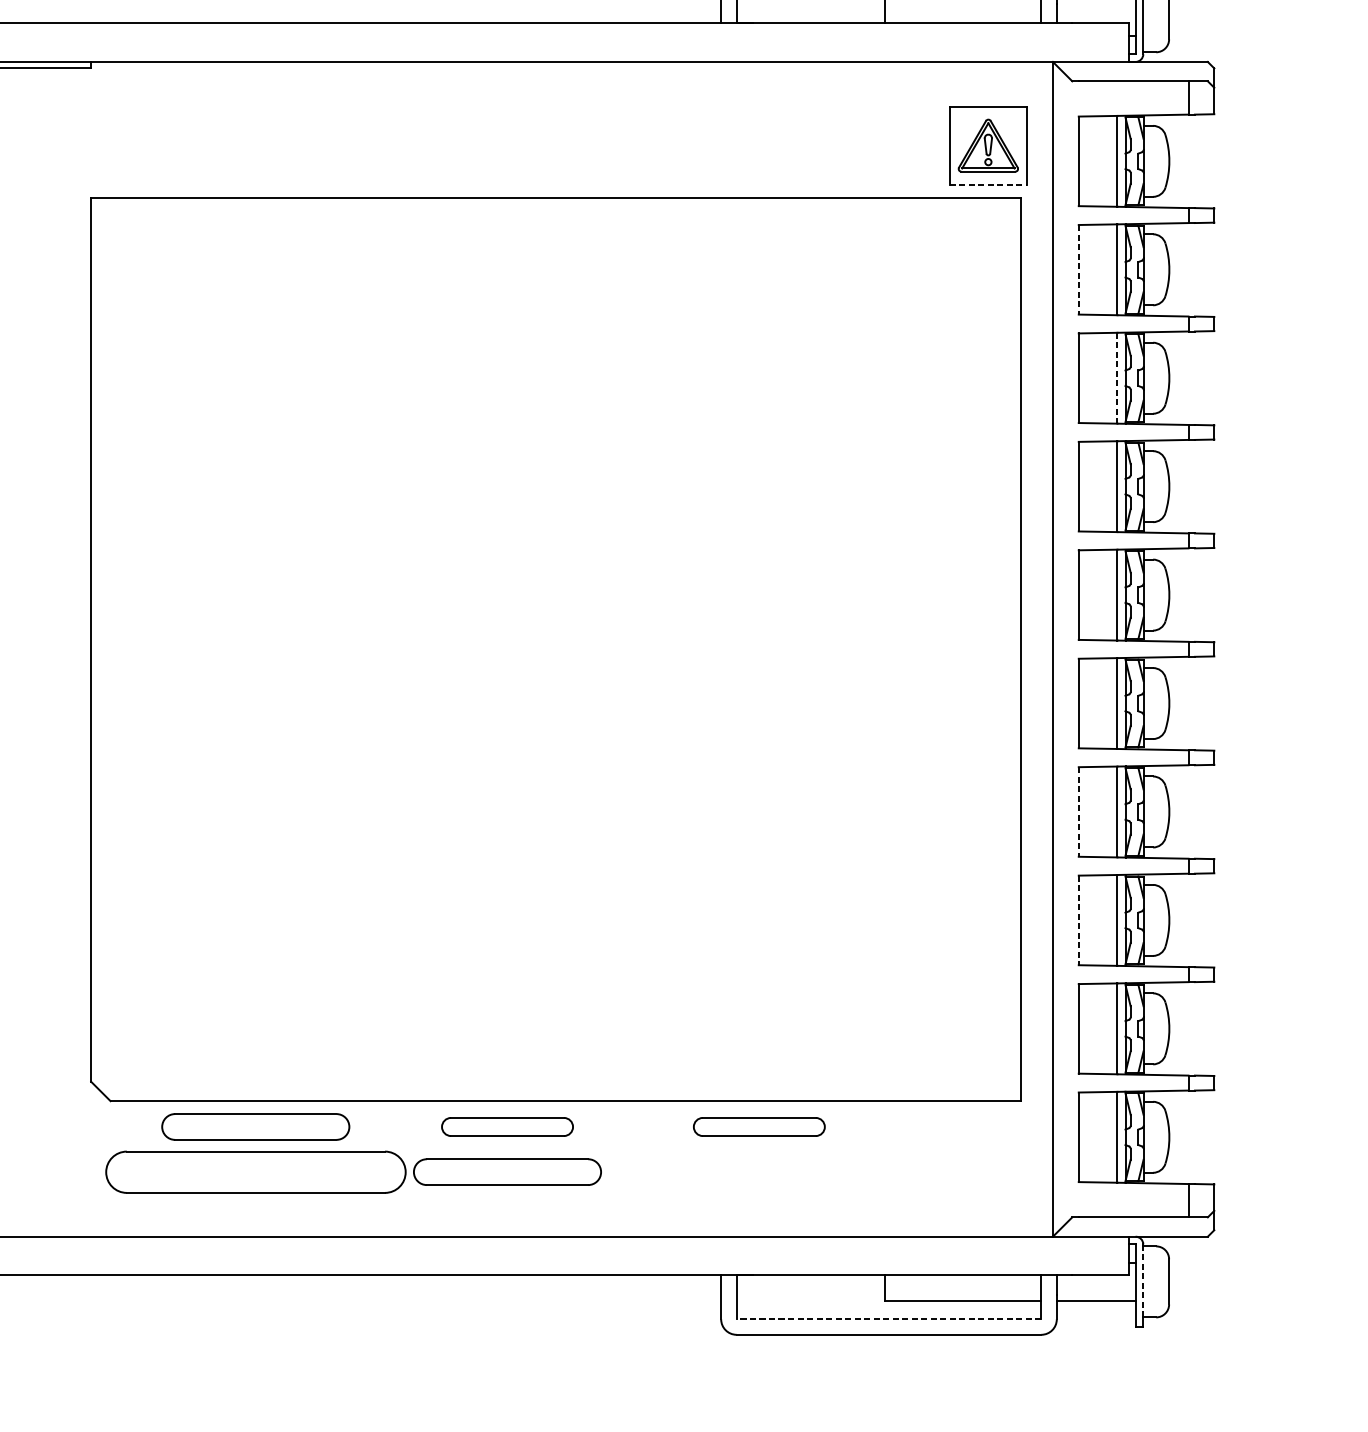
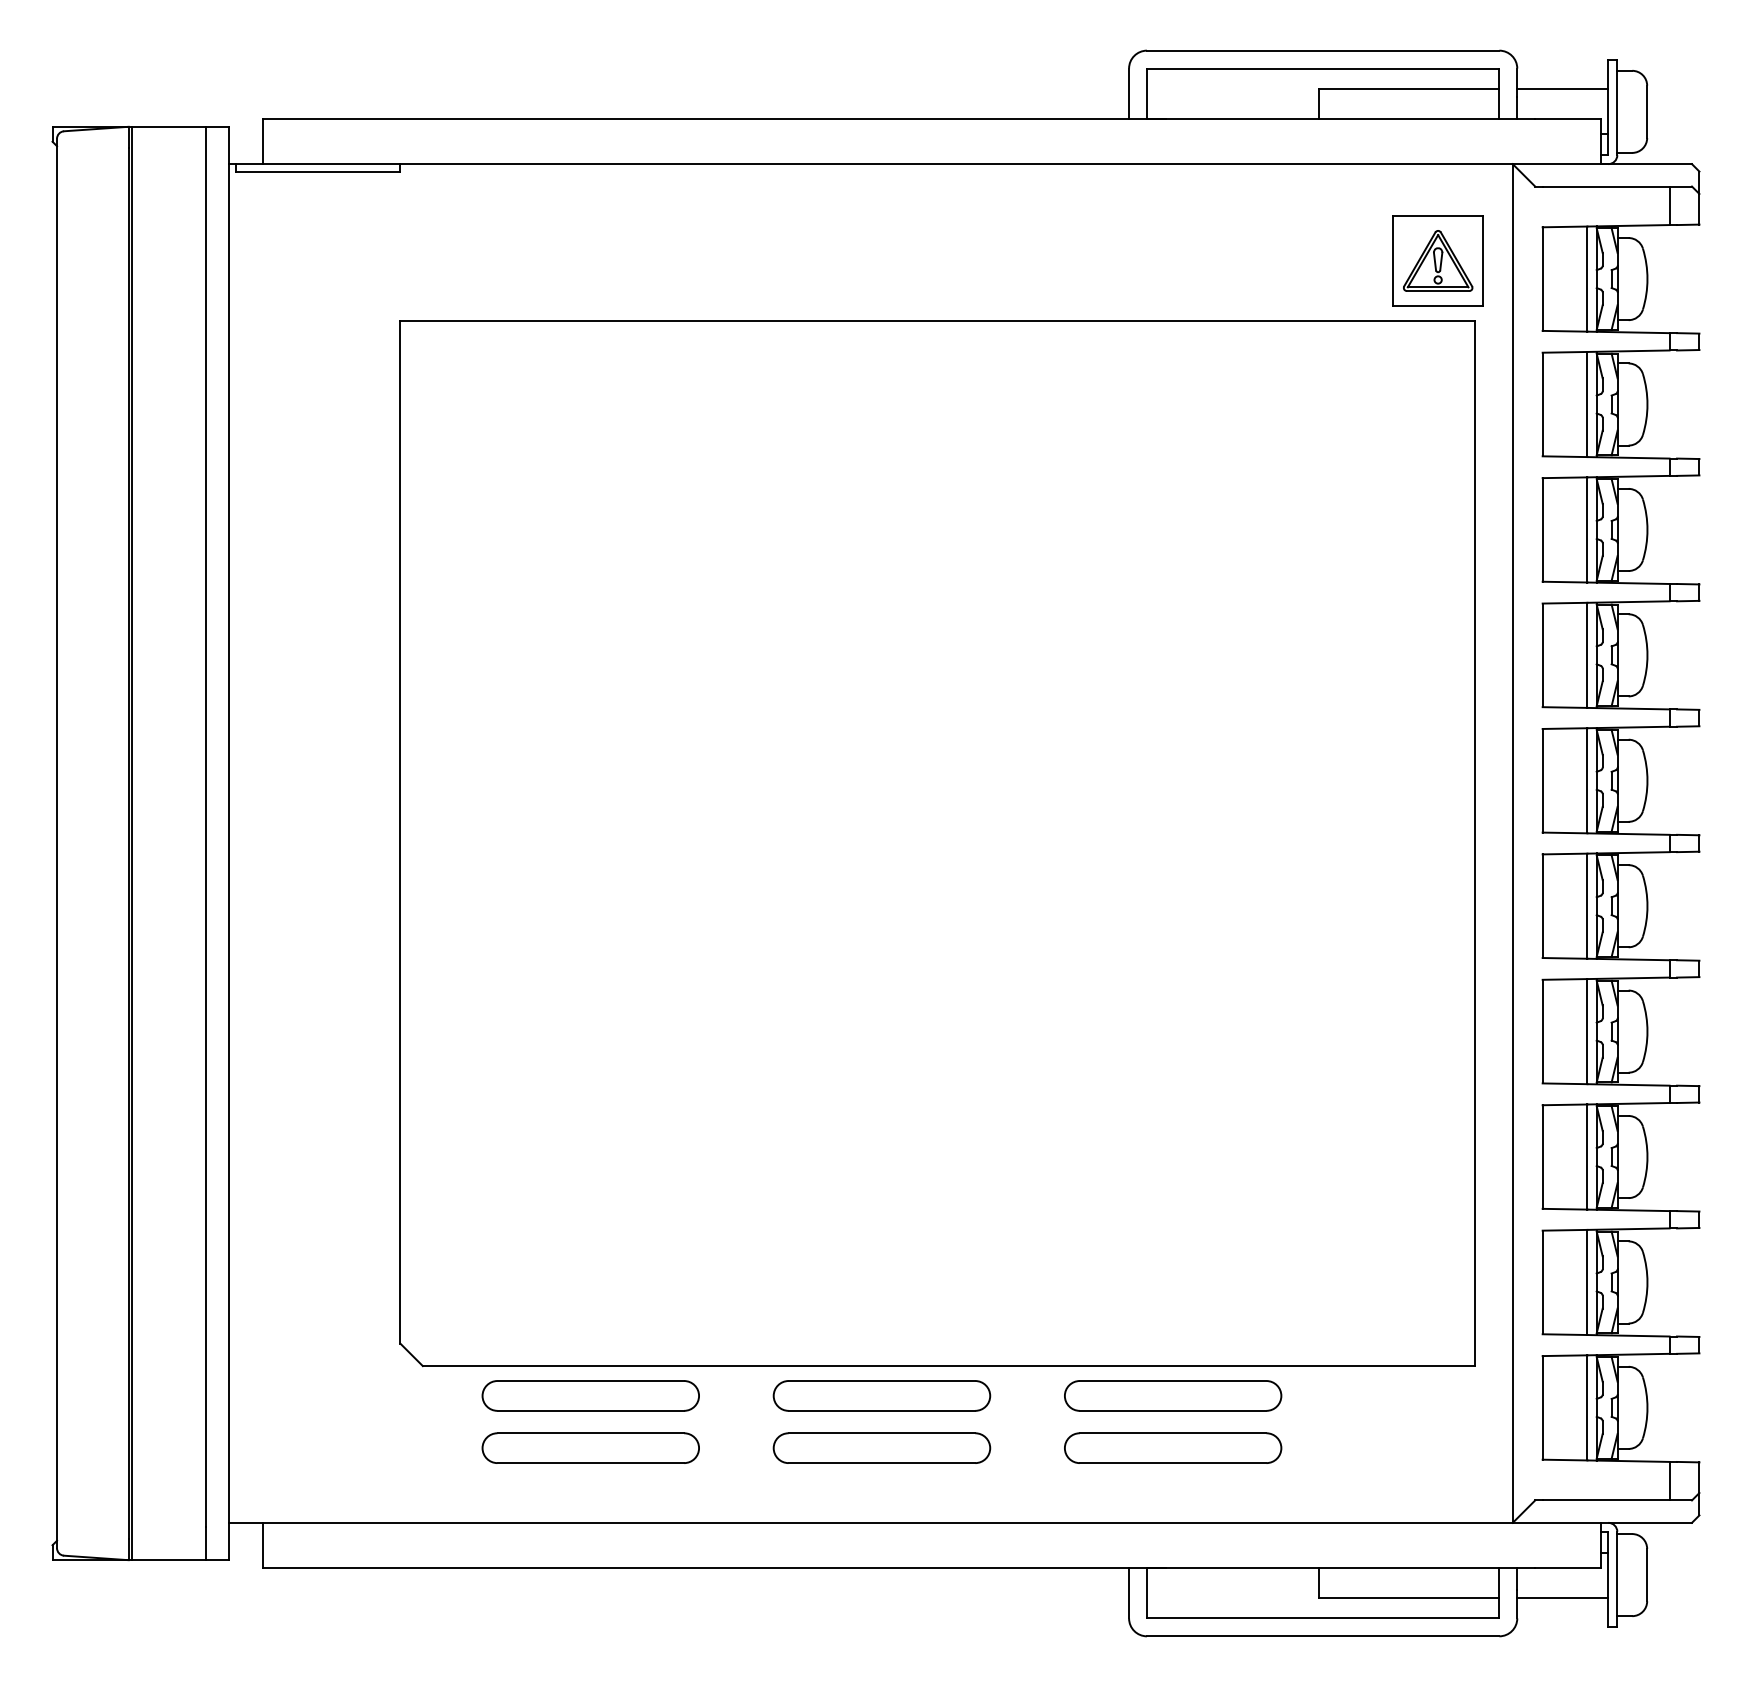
line: (988, 184) -> (1438, 305), dashed -> solid
line: (1078, 269) -> (1542, 404), dashed -> solid
line: (1117, 377) -> (1587, 529), dashed -> solid
line: (1078, 811) -> (1542, 1031), dashed -> solid
line: (1078, 920) -> (1542, 1157), dashed -> solid
part: (507, 1126) -> (881, 1395), size x1.43
part: (759, 1126) -> (1173, 1395), size x1.43
part: (255, 1171) -> (590, 1447), size x0.62
part: (759, 1171) -> (1173, 1447), added
line: (1143, 1281) -> (1617, 1574), dashed -> solid
line: (888, 1319) -> (1322, 1618), dashed -> solid

